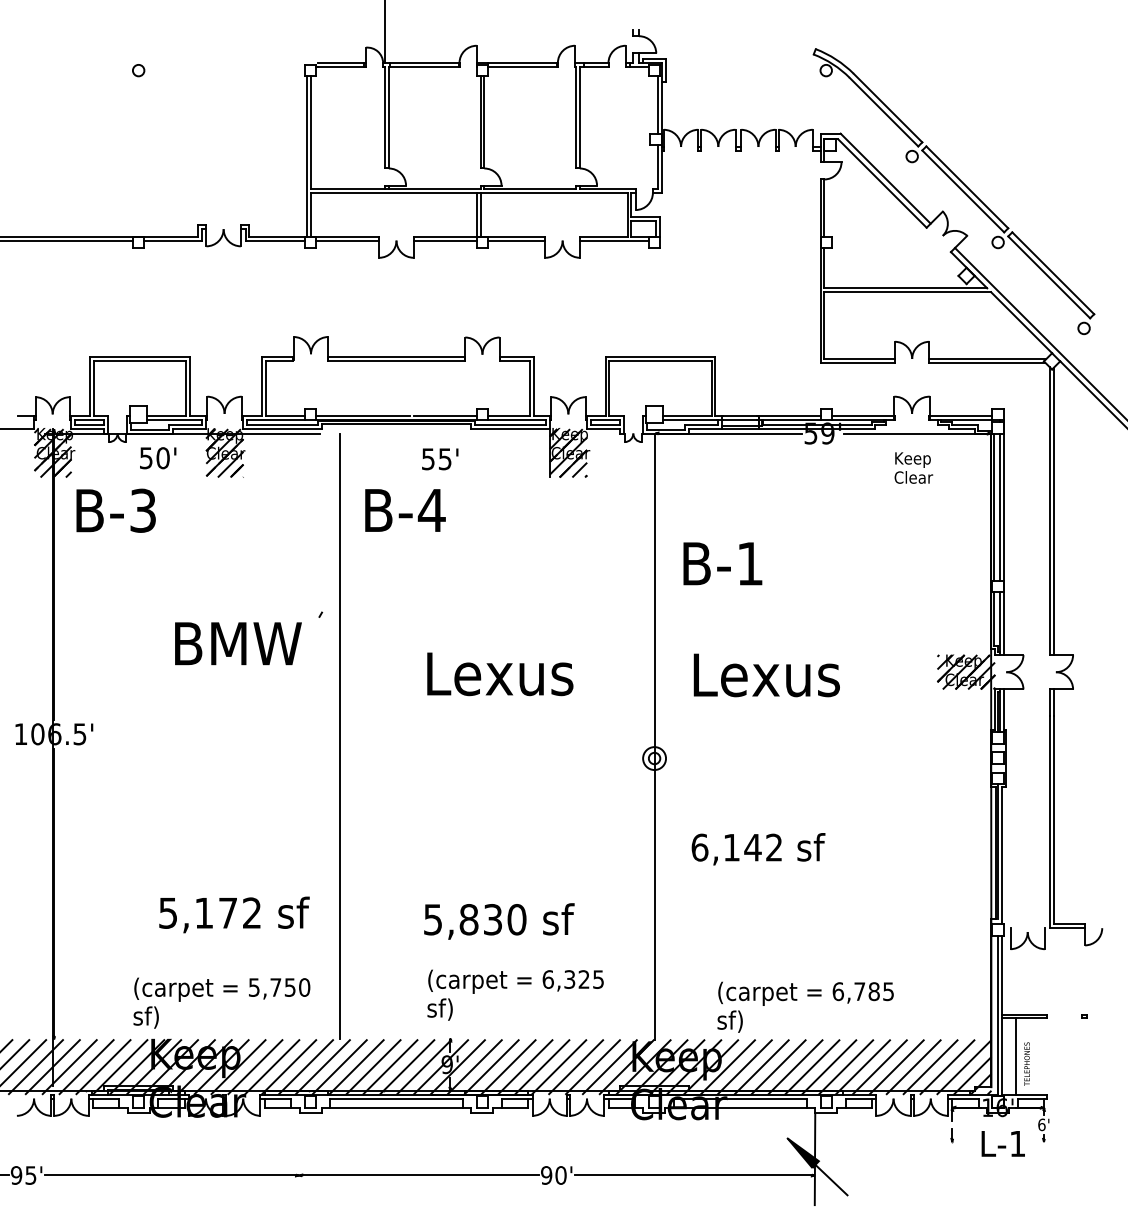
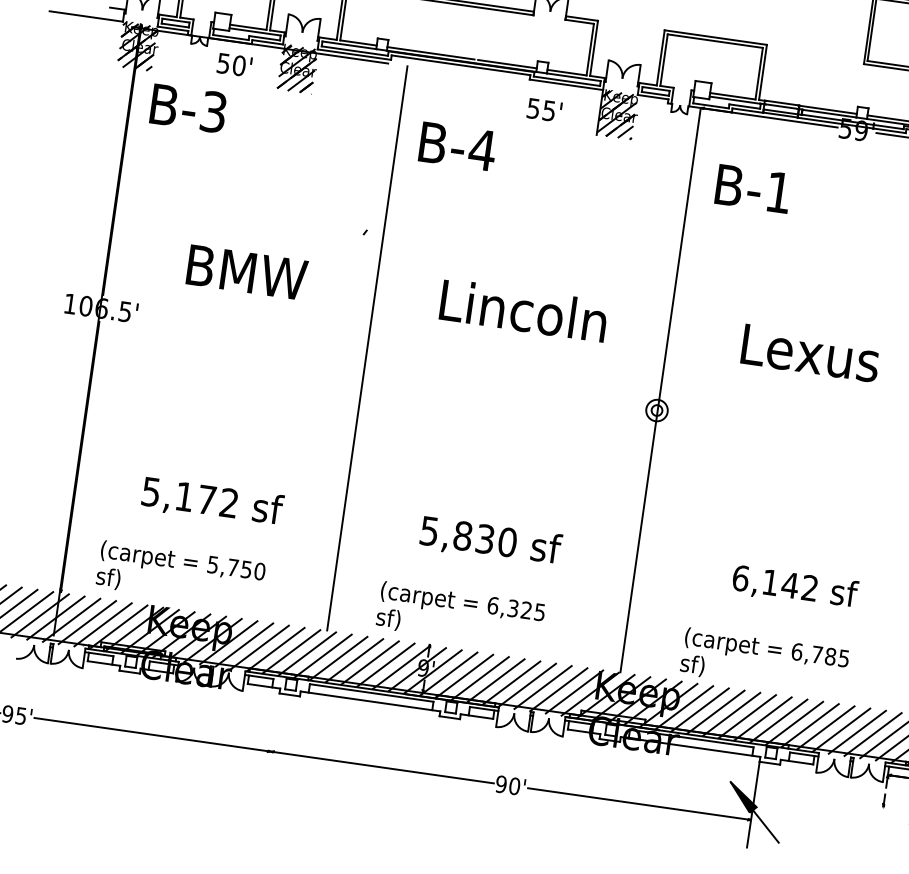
text: (440, 459) -> (544, 110), moved
text: (722, 563) -> (753, 188), moved
text: (238, 643) -> (247, 272), moved
text: (498, 673) -> (522, 310), Lexus -> Lincoln
text: (766, 675) -> (810, 353), moved
text: (758, 849) -> (795, 587), moved
text: (234, 914) -> (212, 502), moved
text: (515, 994) -> (460, 615), moved
text: (221, 1002) -> (180, 574), moved

